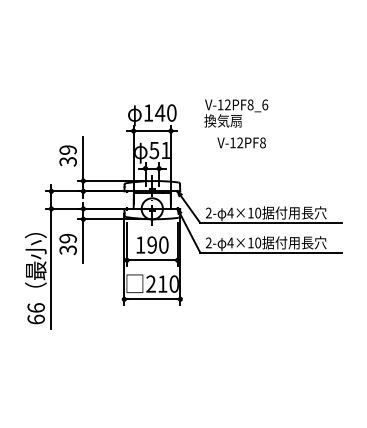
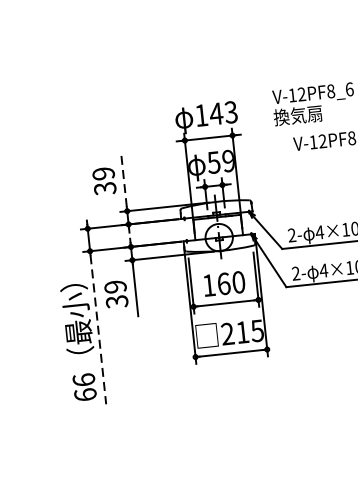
text: (171, 112) -> (230, 111), 140 -> 143
text: (165, 150) -> (228, 161), 51 -> 59
line: (83, 157) -> (124, 181), solid -> dashed
text: (152, 244) -> (224, 283), 190 -> 160
line: (51, 270) -> (98, 330), solid -> dashed
text: (173, 283) -> (256, 330), 210 -> 215

